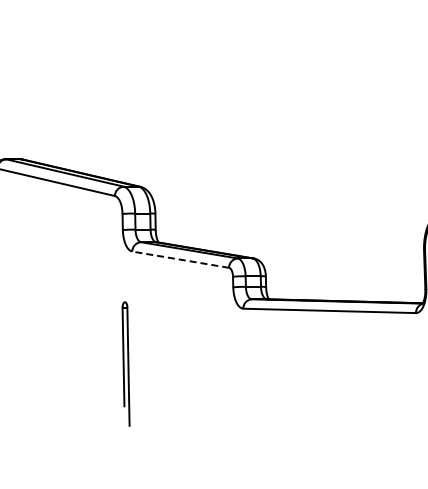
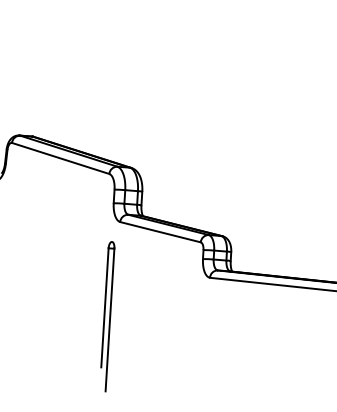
line: (180, 259) -> (160, 232), dashed -> solid
part: (125, 363) -> (106, 316), size x1.43

